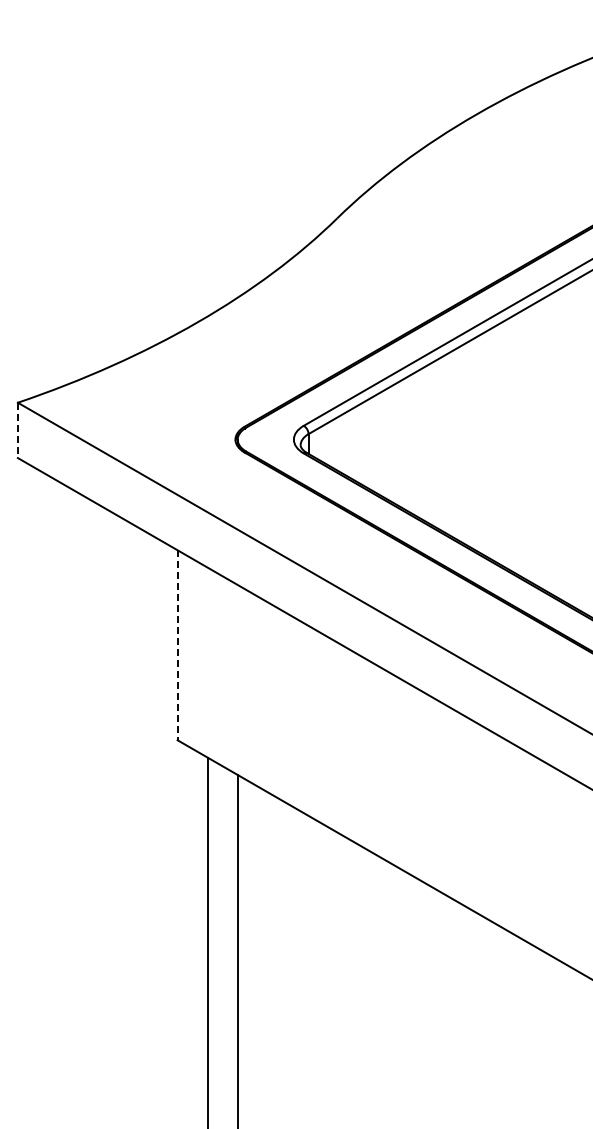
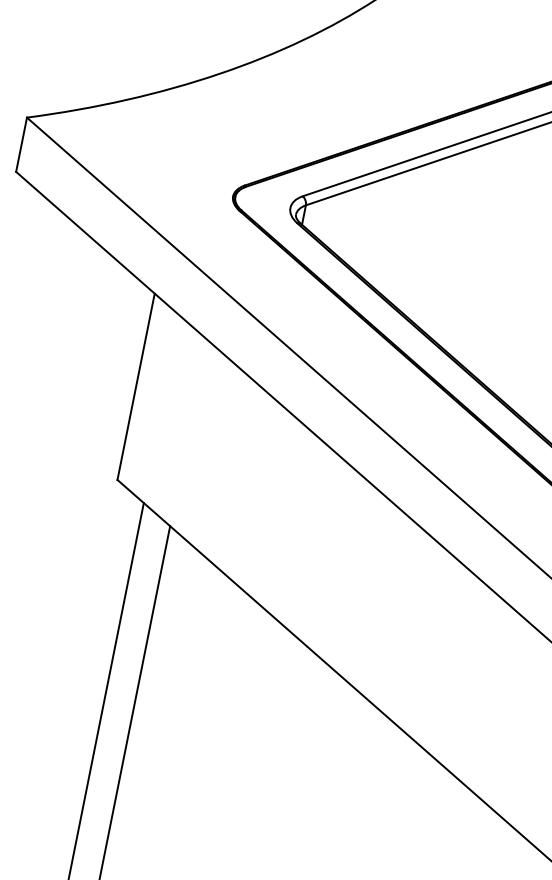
line: (17, 430) -> (21, 144), dashed -> solid
line: (177, 645) -> (135, 386), dashed -> solid

